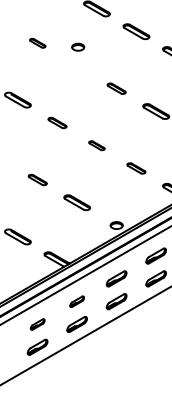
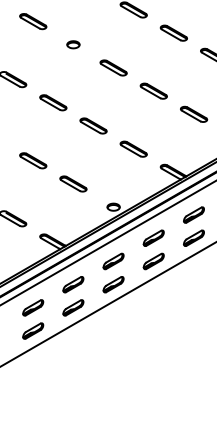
part: (37, 43) -> (33, 21), size x1.67
part: (78, 46) -> (73, 44), moved
part: (116, 88) -> (113, 67), size x1.43
part: (57, 122) -> (53, 102), size x1.43
part: (96, 145) -> (93, 125), size x1.67
part: (136, 167) -> (133, 148), size x1.43
part: (37, 179) -> (33, 160), size x1.43
part: (77, 301) -> (73, 284), size x1.43
part: (37, 324) -> (33, 307), size x1.43

